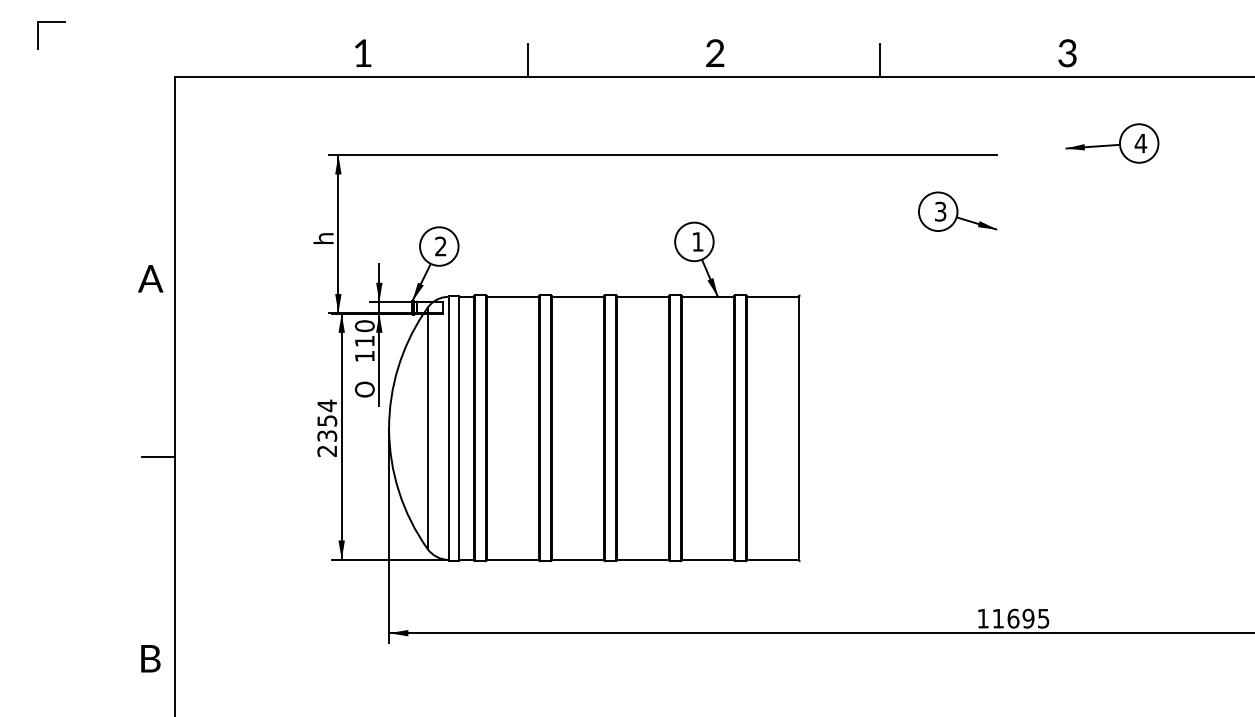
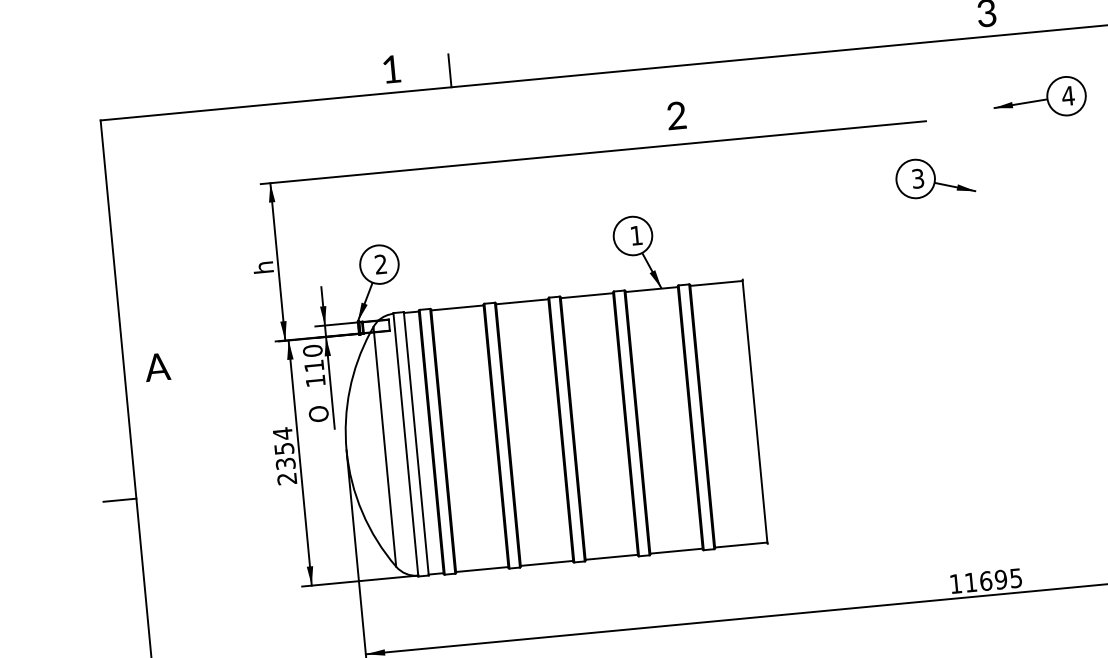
text: (363, 52) -> (392, 68), moved
text: (715, 52) -> (676, 114), moved
line: (880, 59) -> (801, 36), removed
part: (957, 211) -> (934, 176), moved
text: (150, 278) -> (157, 366), moved

